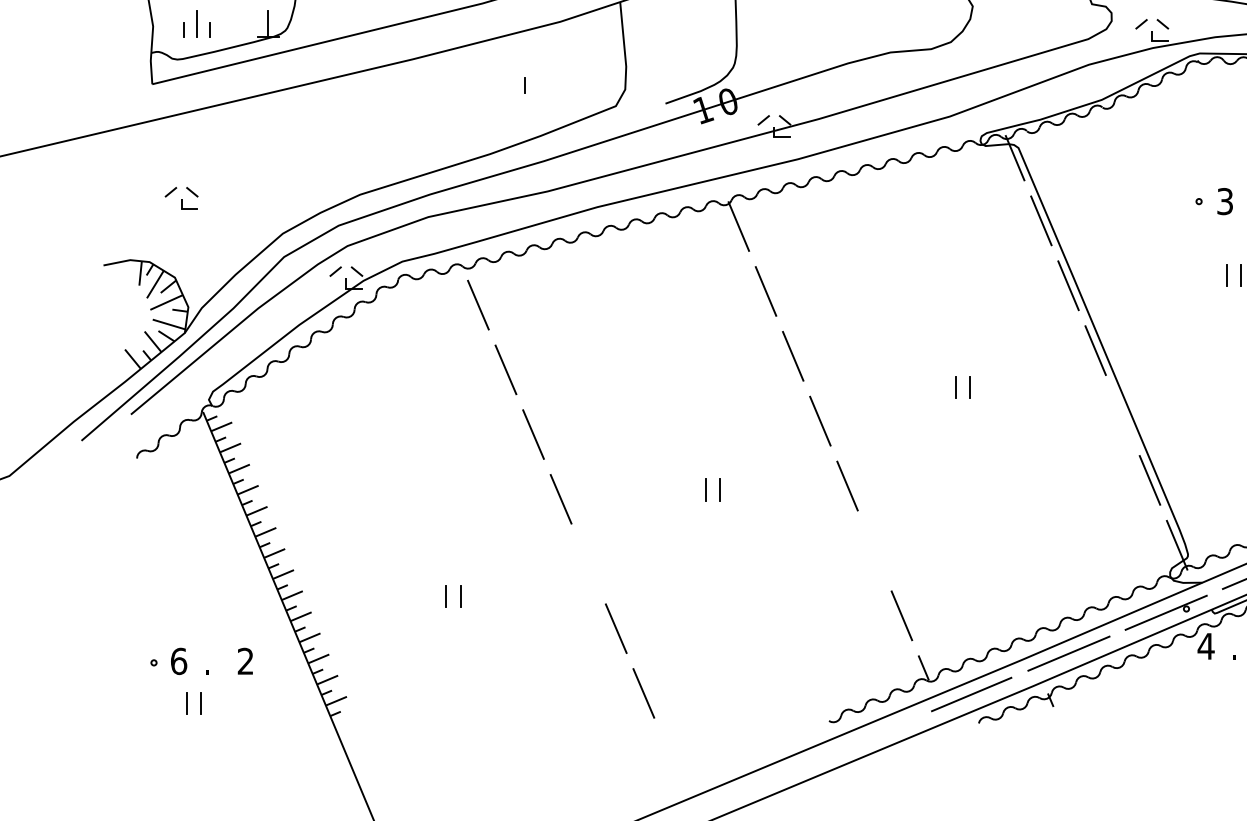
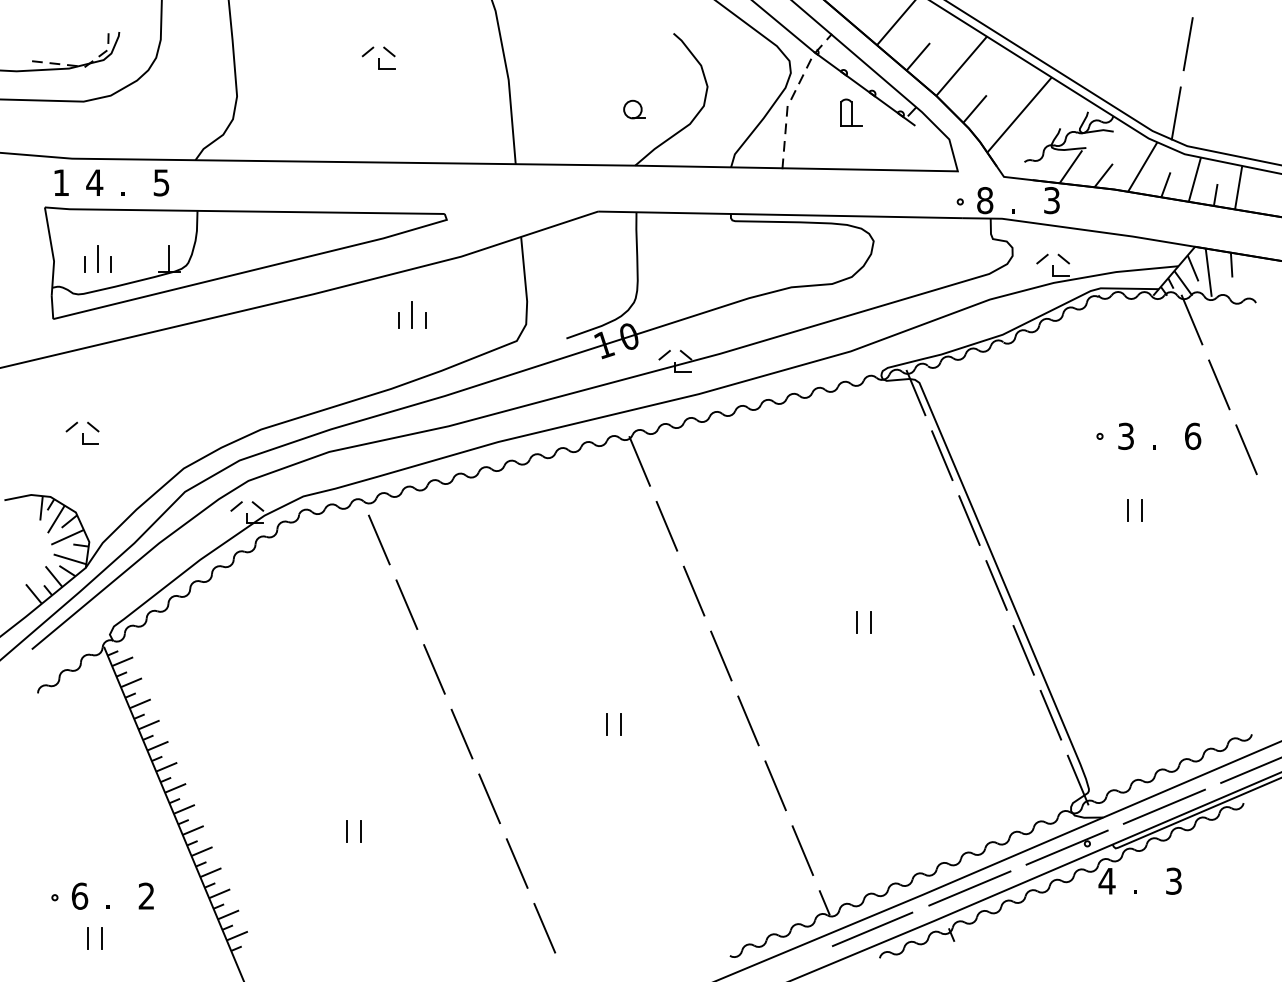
line: (511, 79) -> (412, 314), added
line: (497, 85) -> (398, 320), added
line: (1122, 415) -> (1023, 650), added
line: (874, 550) -> (775, 785), added
line: (588, 563) -> (489, 798), added

